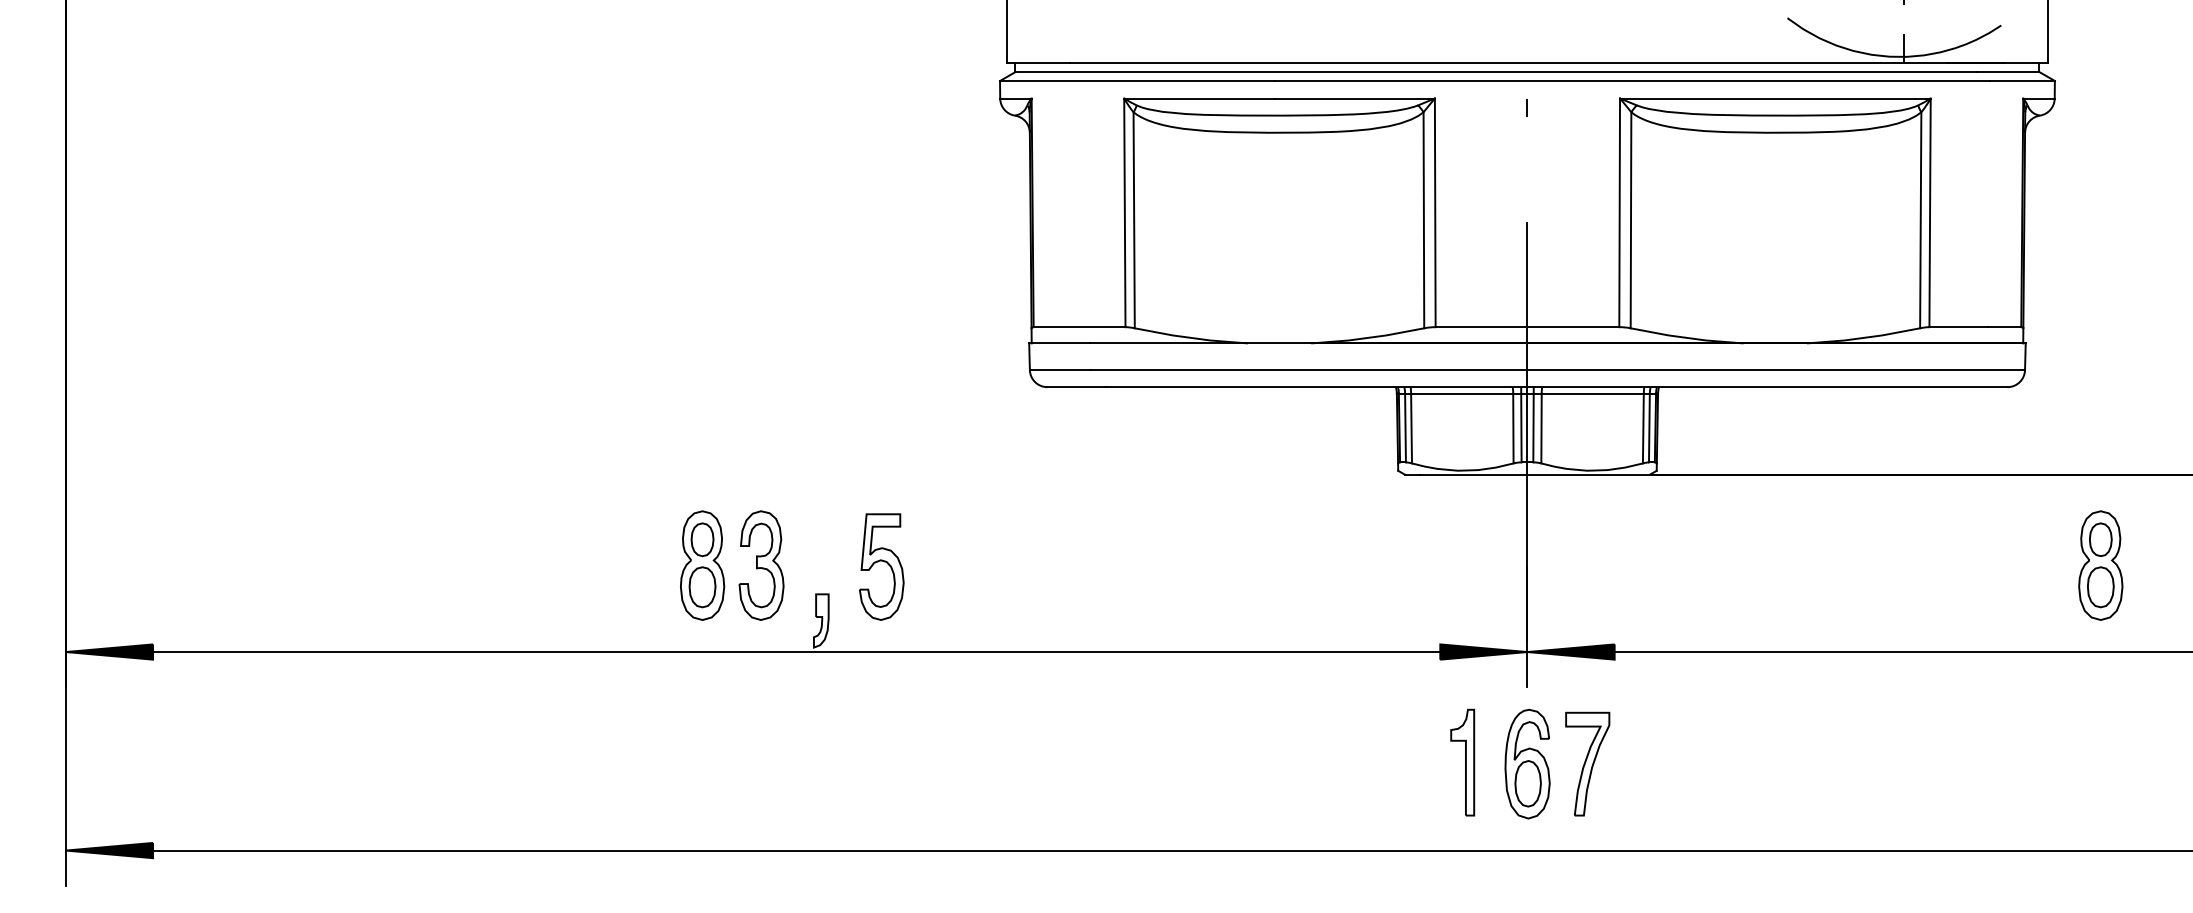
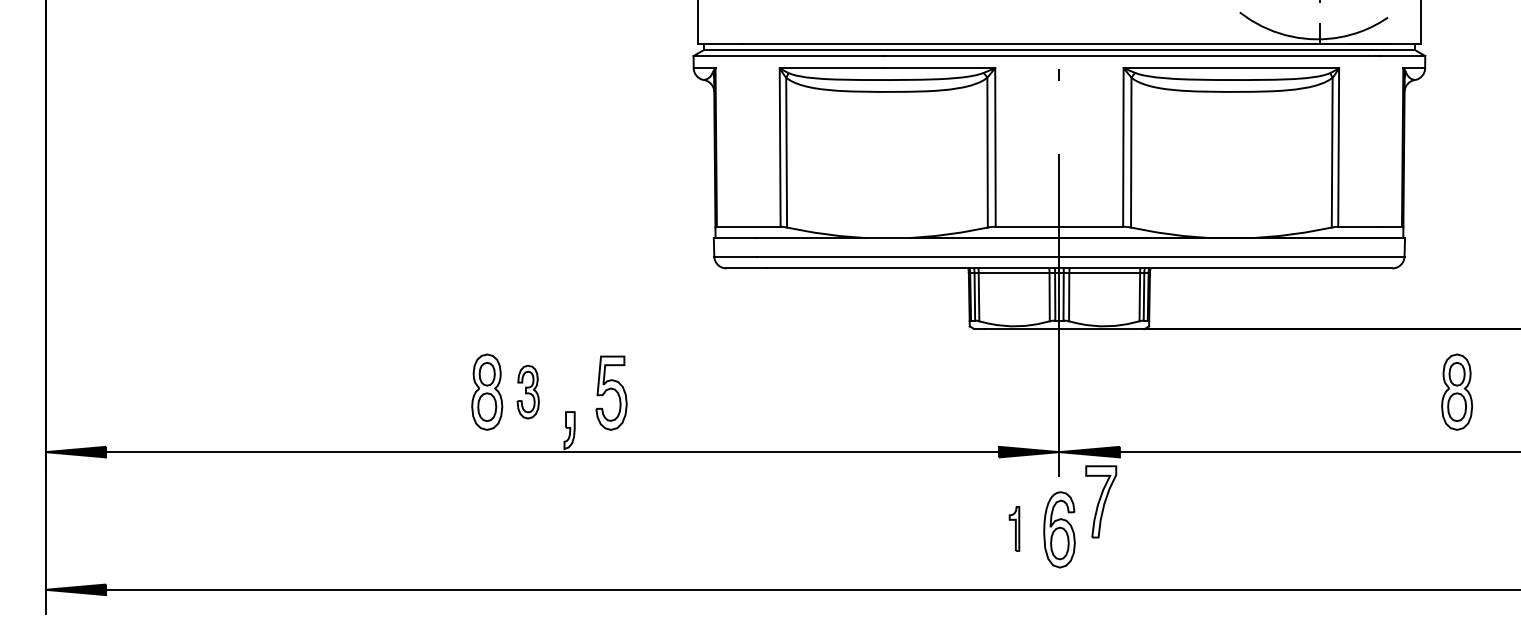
part: (762, 564) -> (528, 391), size x0.7
part: (1462, 762) -> (1014, 528), size x0.6
part: (1588, 763) -> (1101, 501), moved

